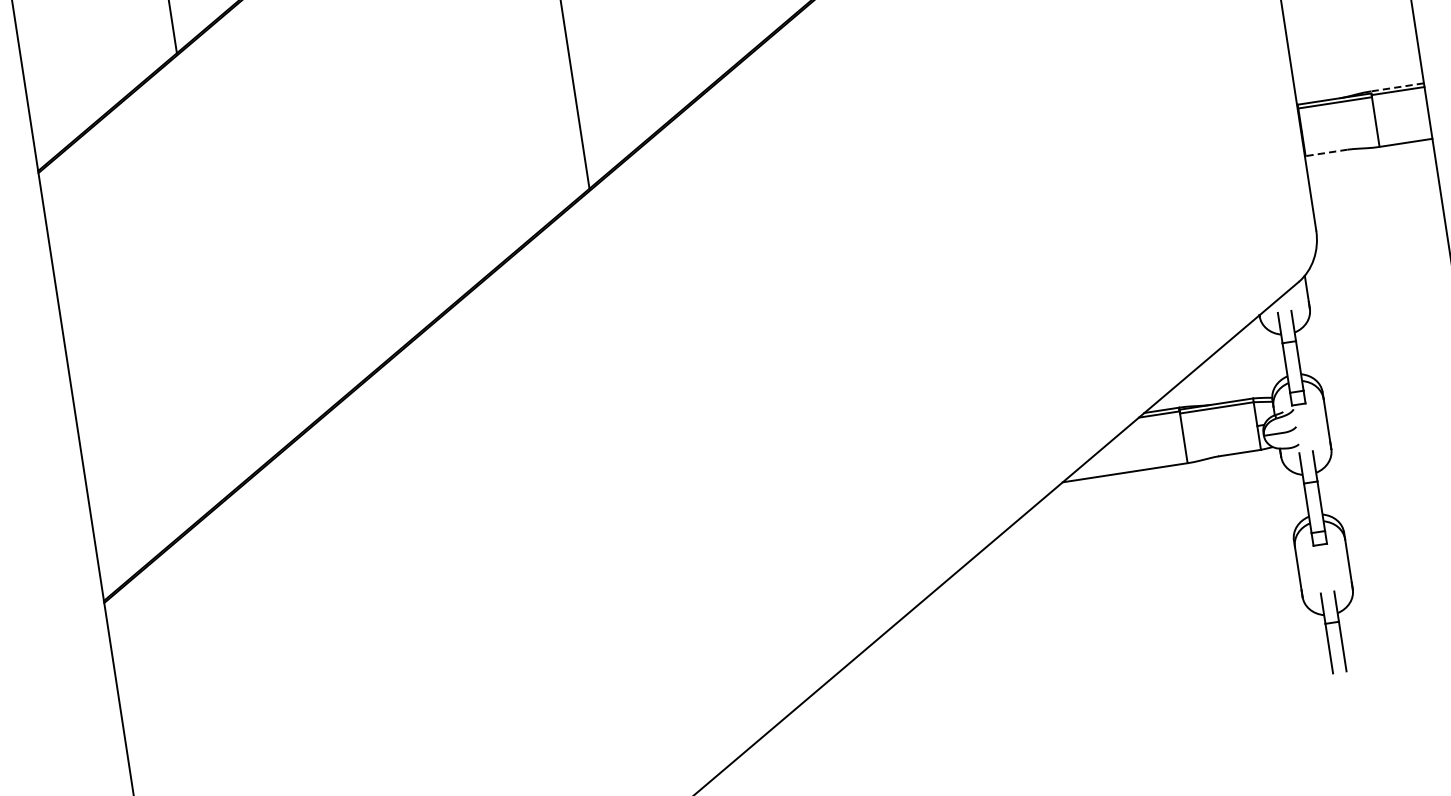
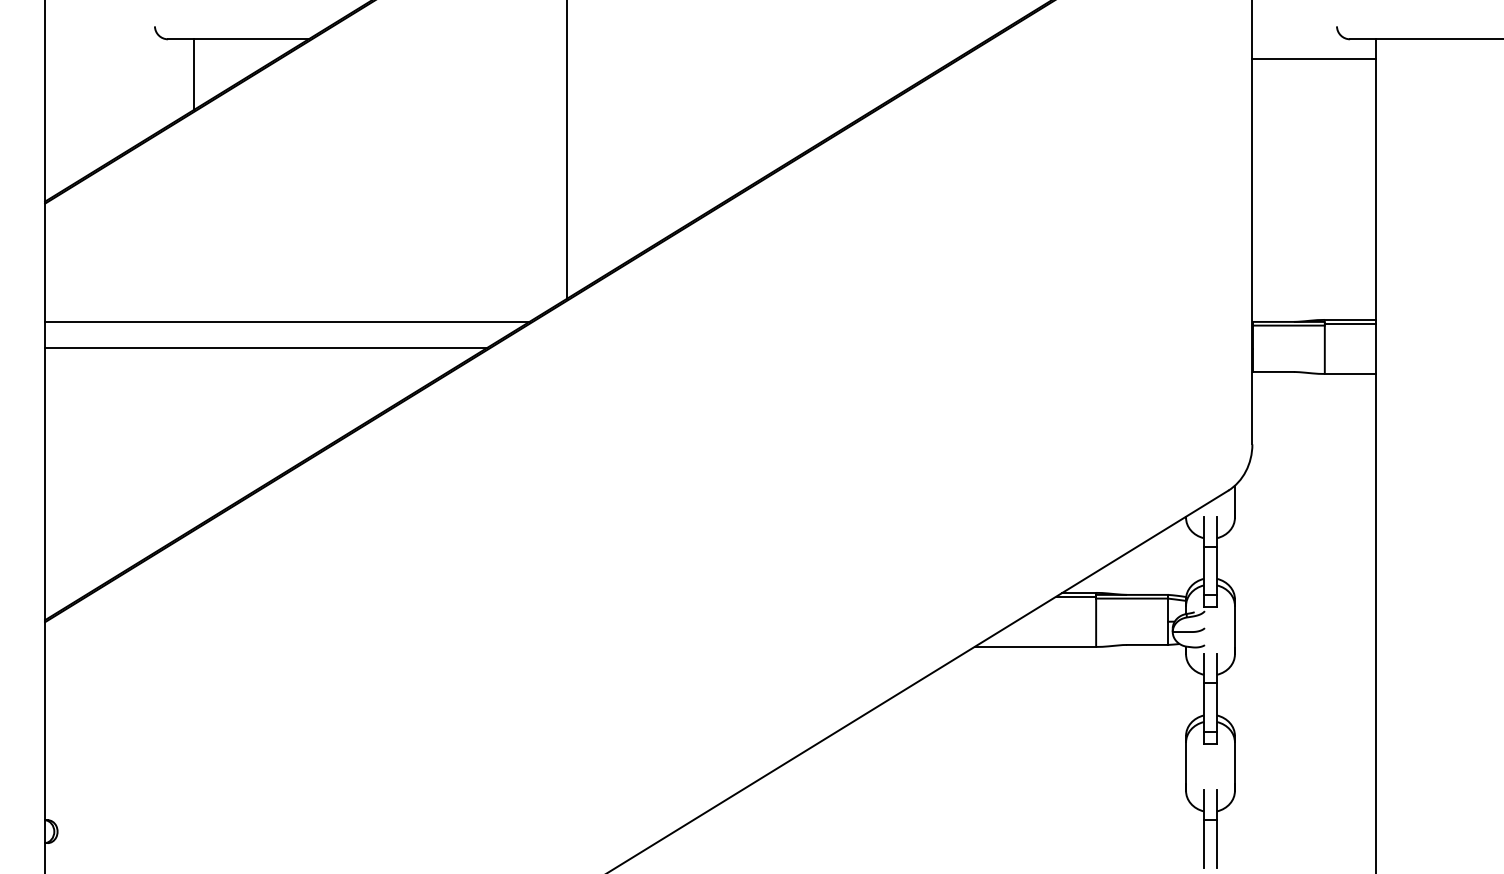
line: (1397, 86) -> (1350, 319), dashed -> solid
line: (1326, 152) -> (1273, 371), dashed -> solid
line: (305, 256) -> (287, 321), added
line: (288, 287) -> (266, 348), added

